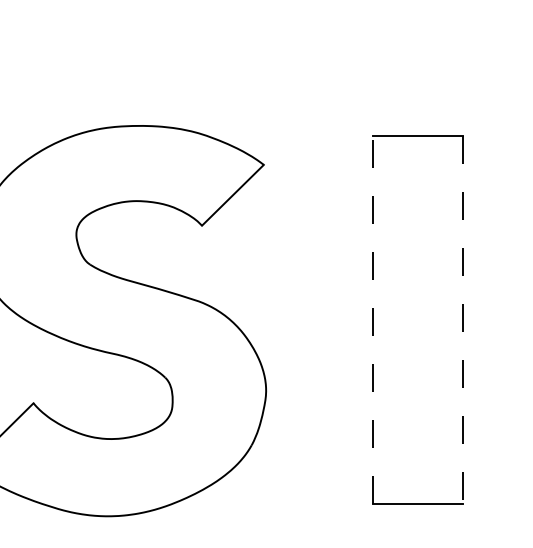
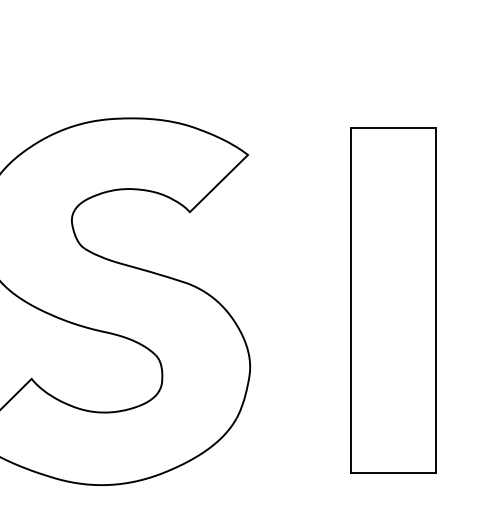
line: (372, 319) -> (350, 300), dashed -> solid
line: (463, 319) -> (435, 300), dashed -> solid

